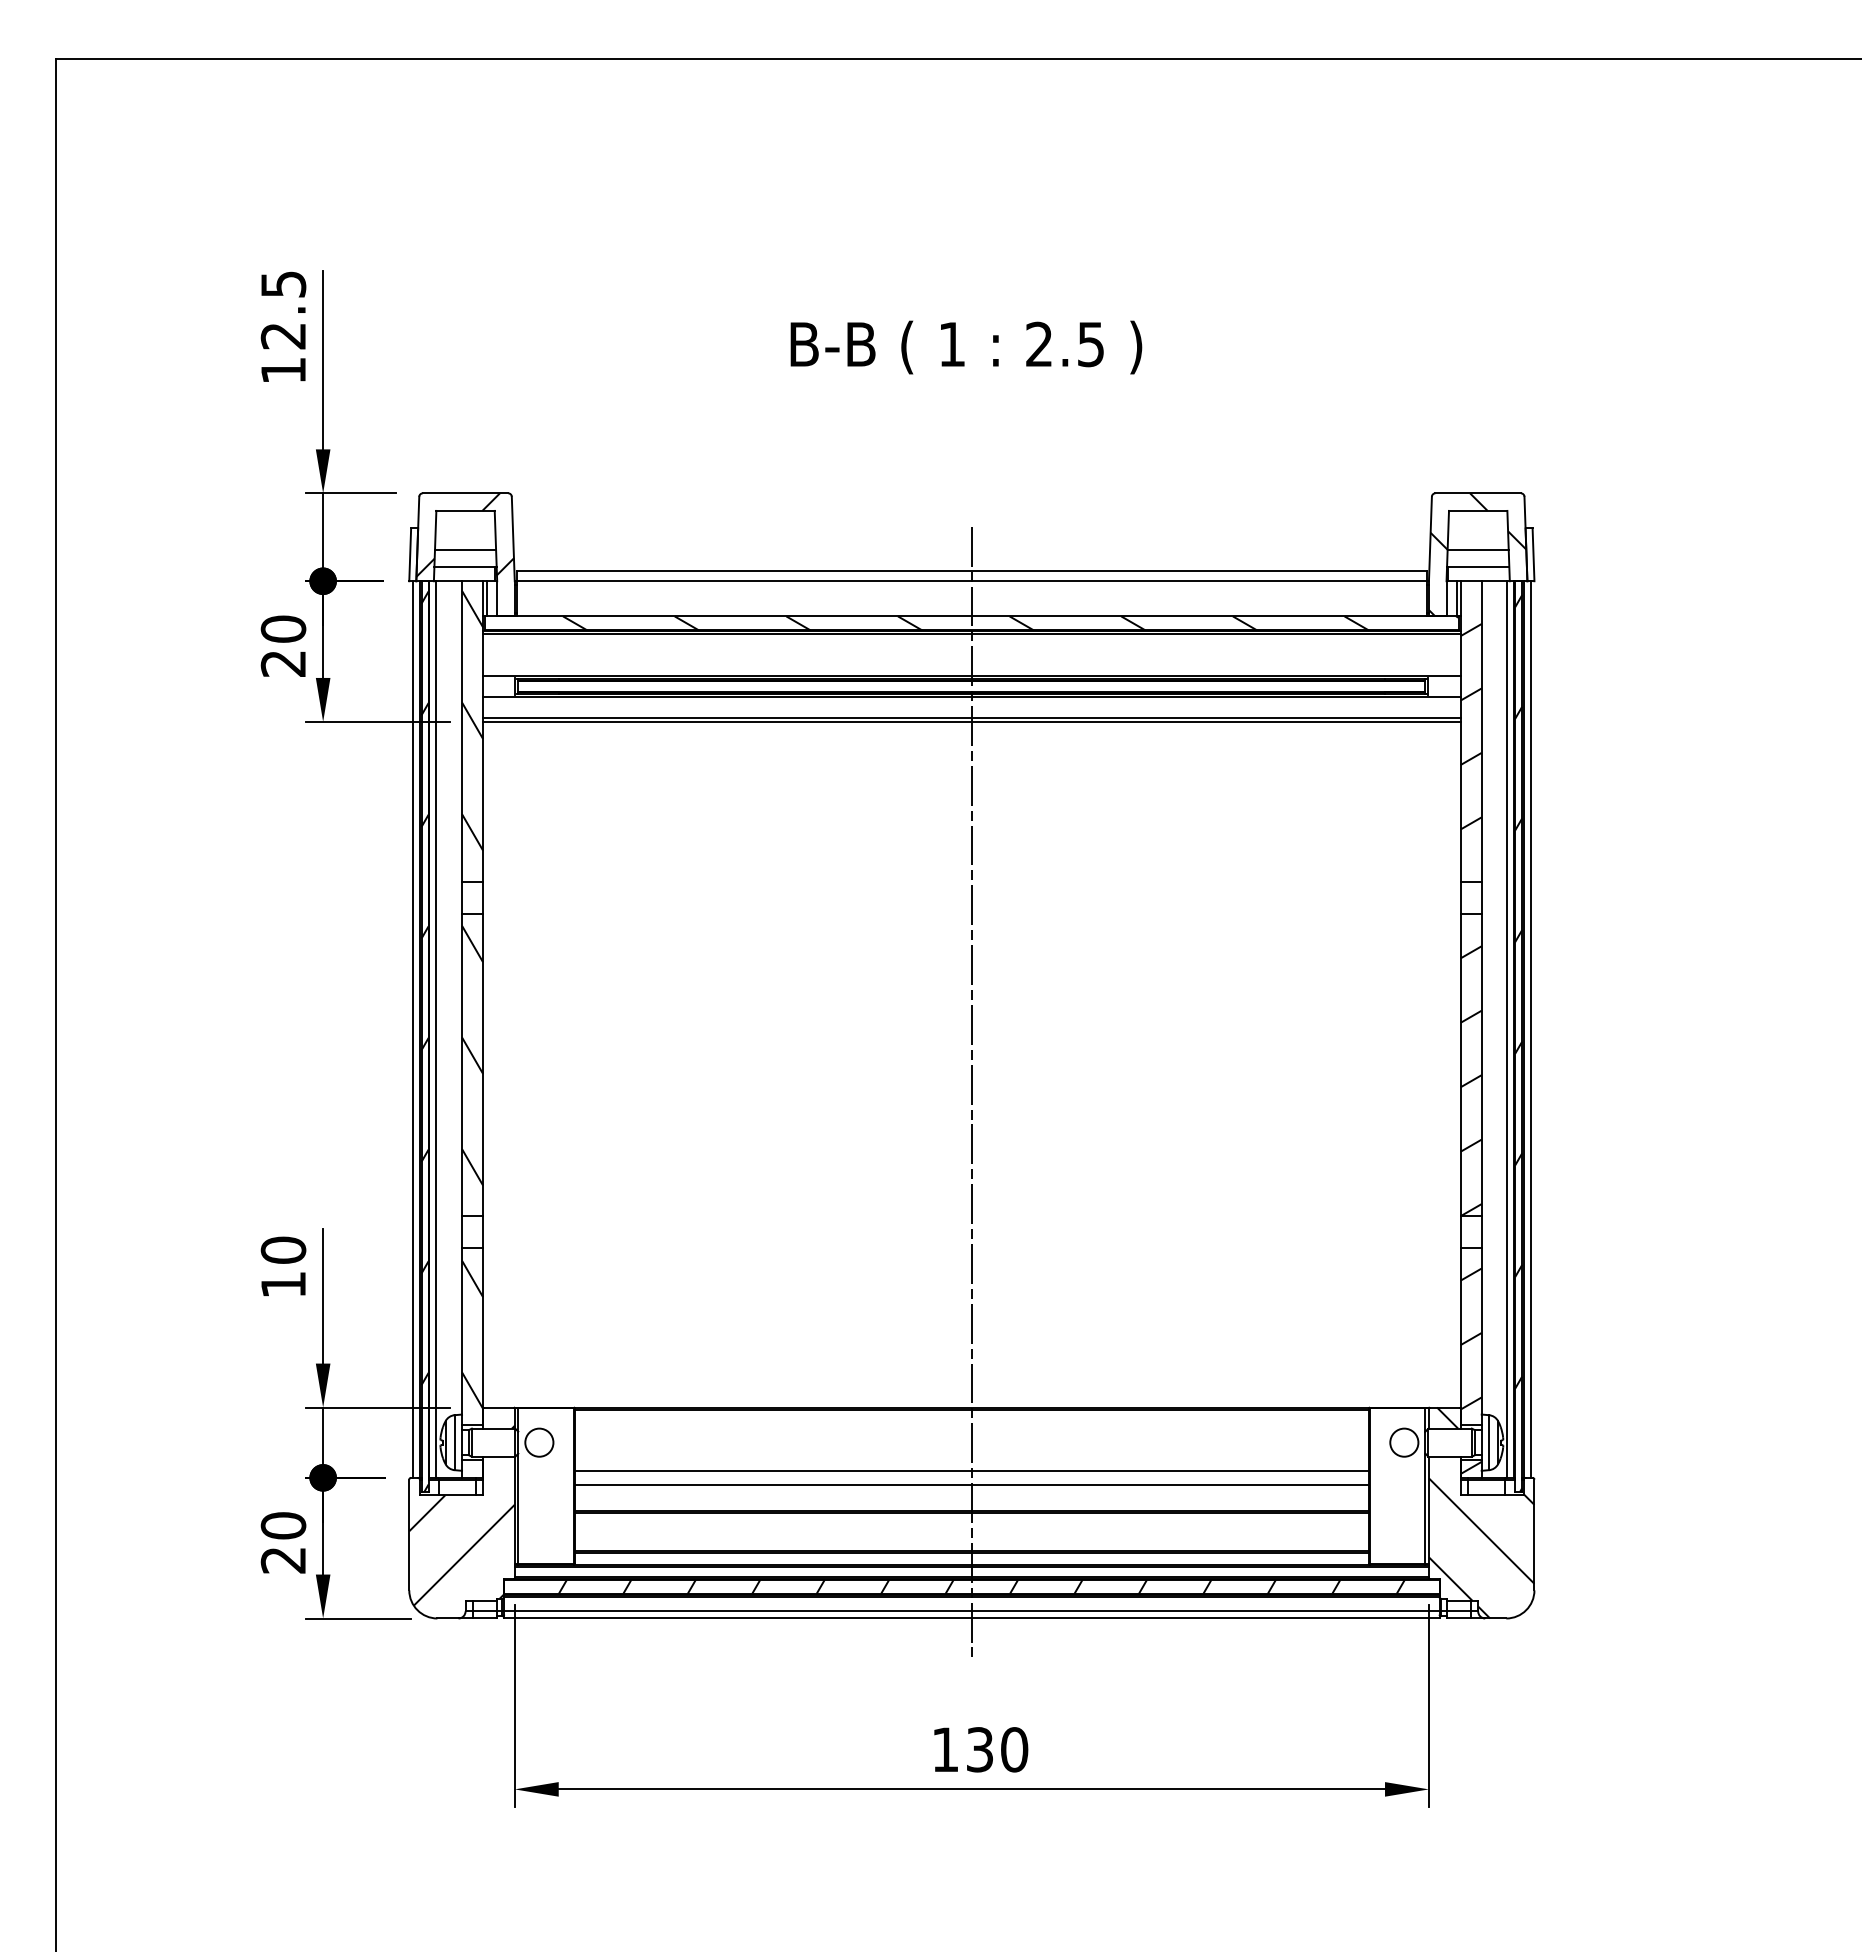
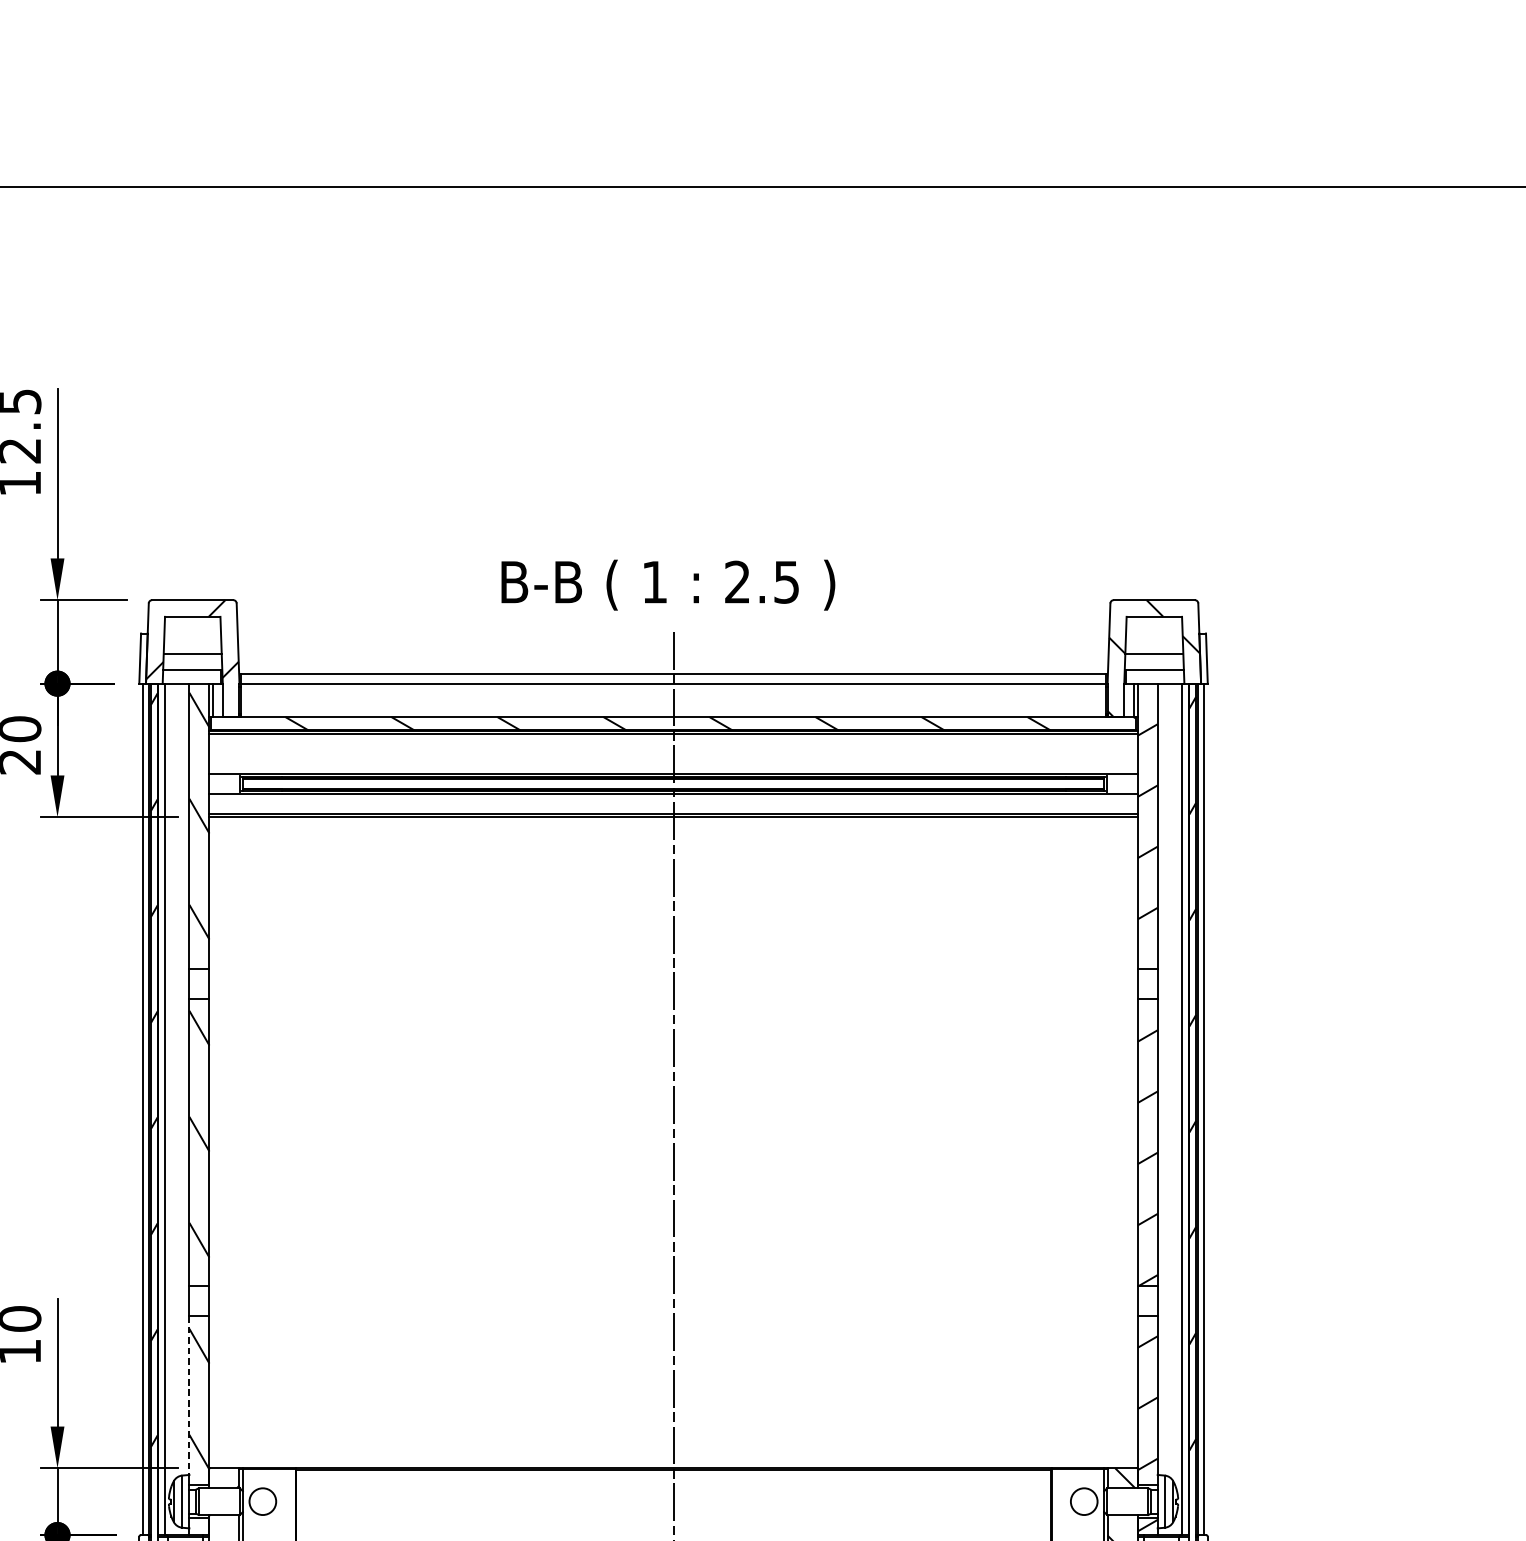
text: (966, 347) -> (668, 585), moved
line: (462, 1331) -> (189, 1396), solid -> dashed
line: (971, 1470) -> (673, 1528), removed

